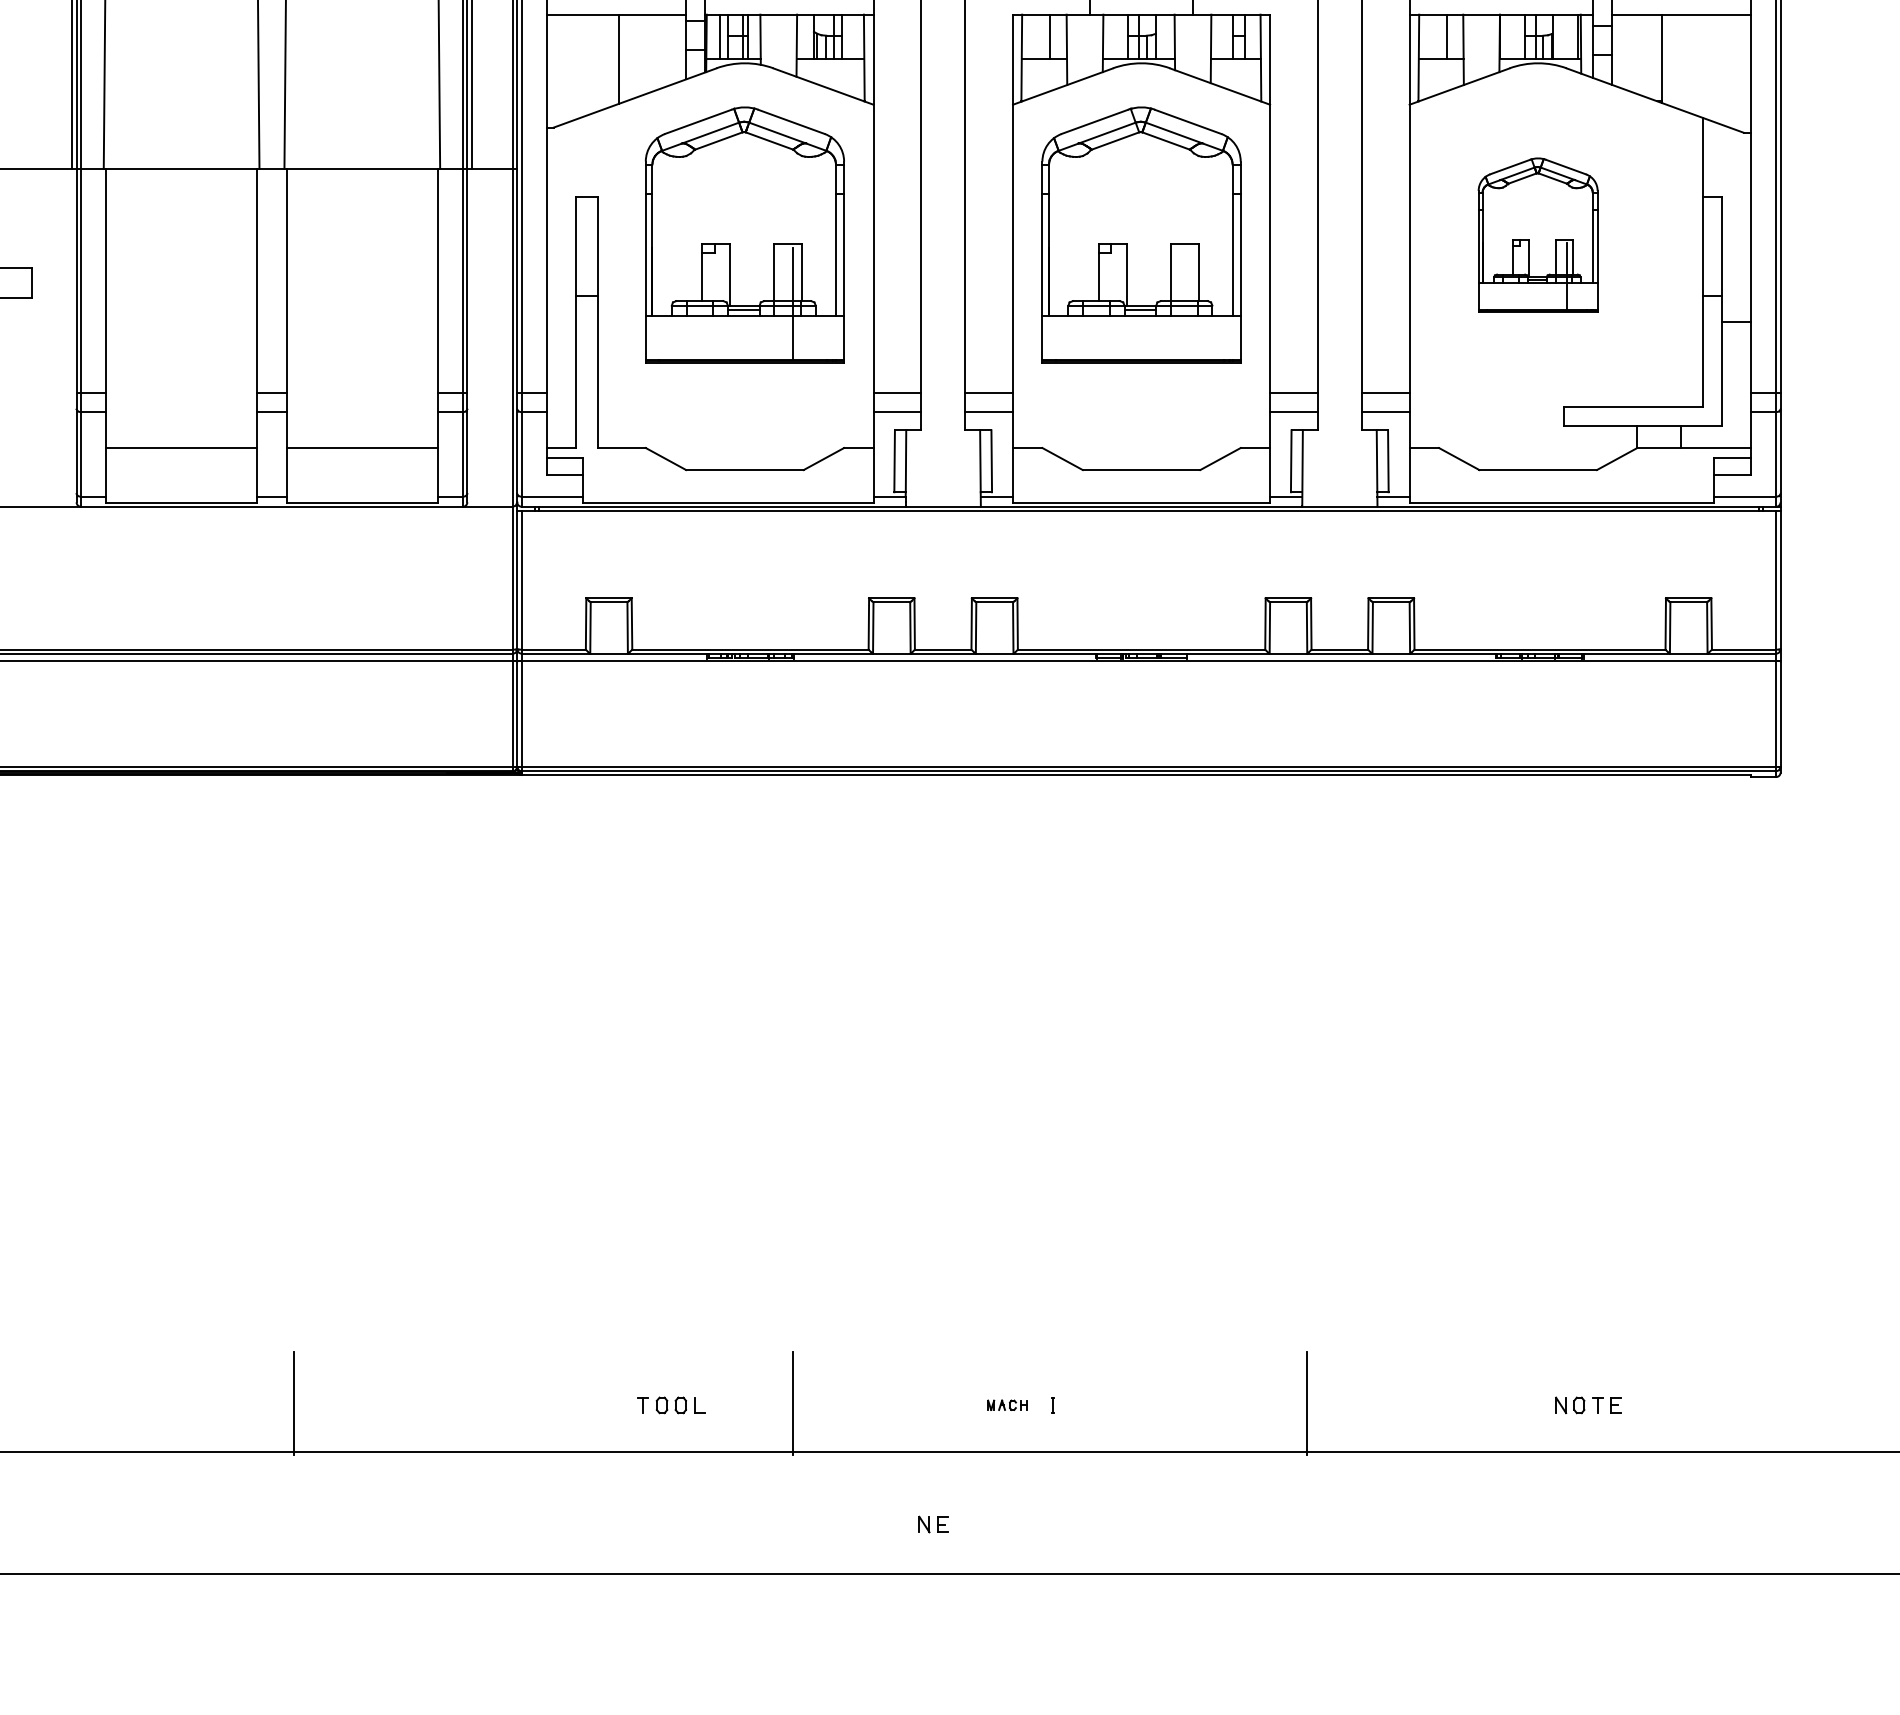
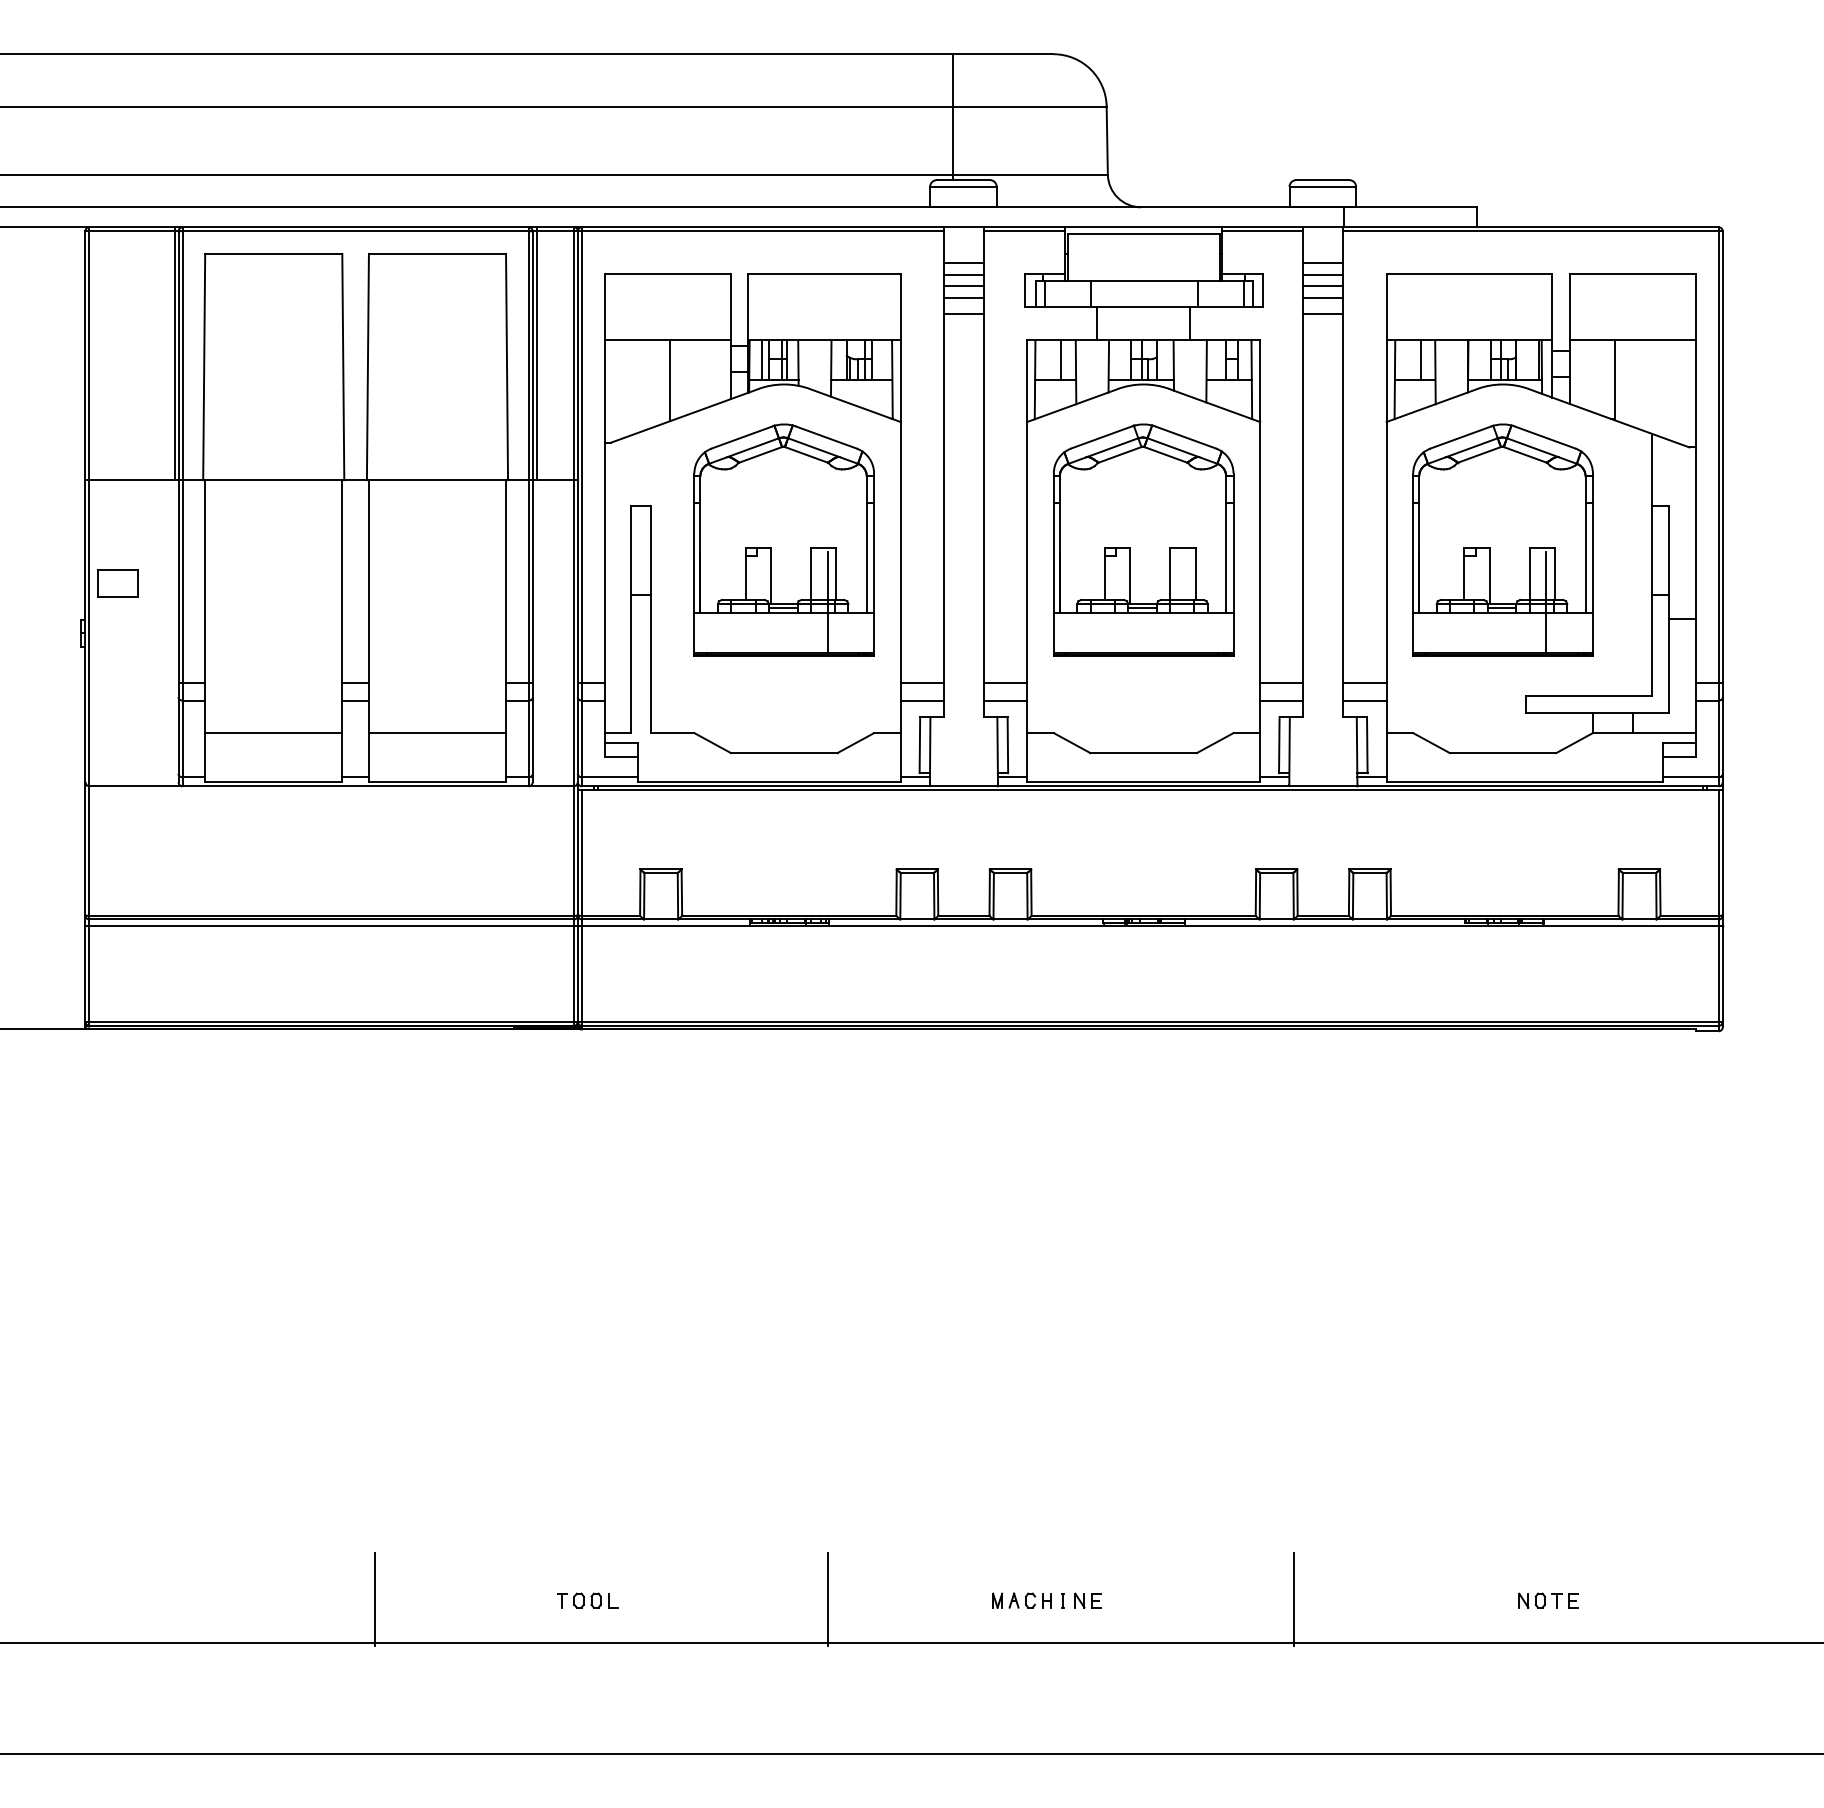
part: (1537, 234) -> (1502, 539), size x1.67
part: (671, 1405) -> (587, 1600), moved
part: (1006, 1405) -> (1021, 1600), size x1.67
part: (932, 1524) -> (1087, 1600), moved

